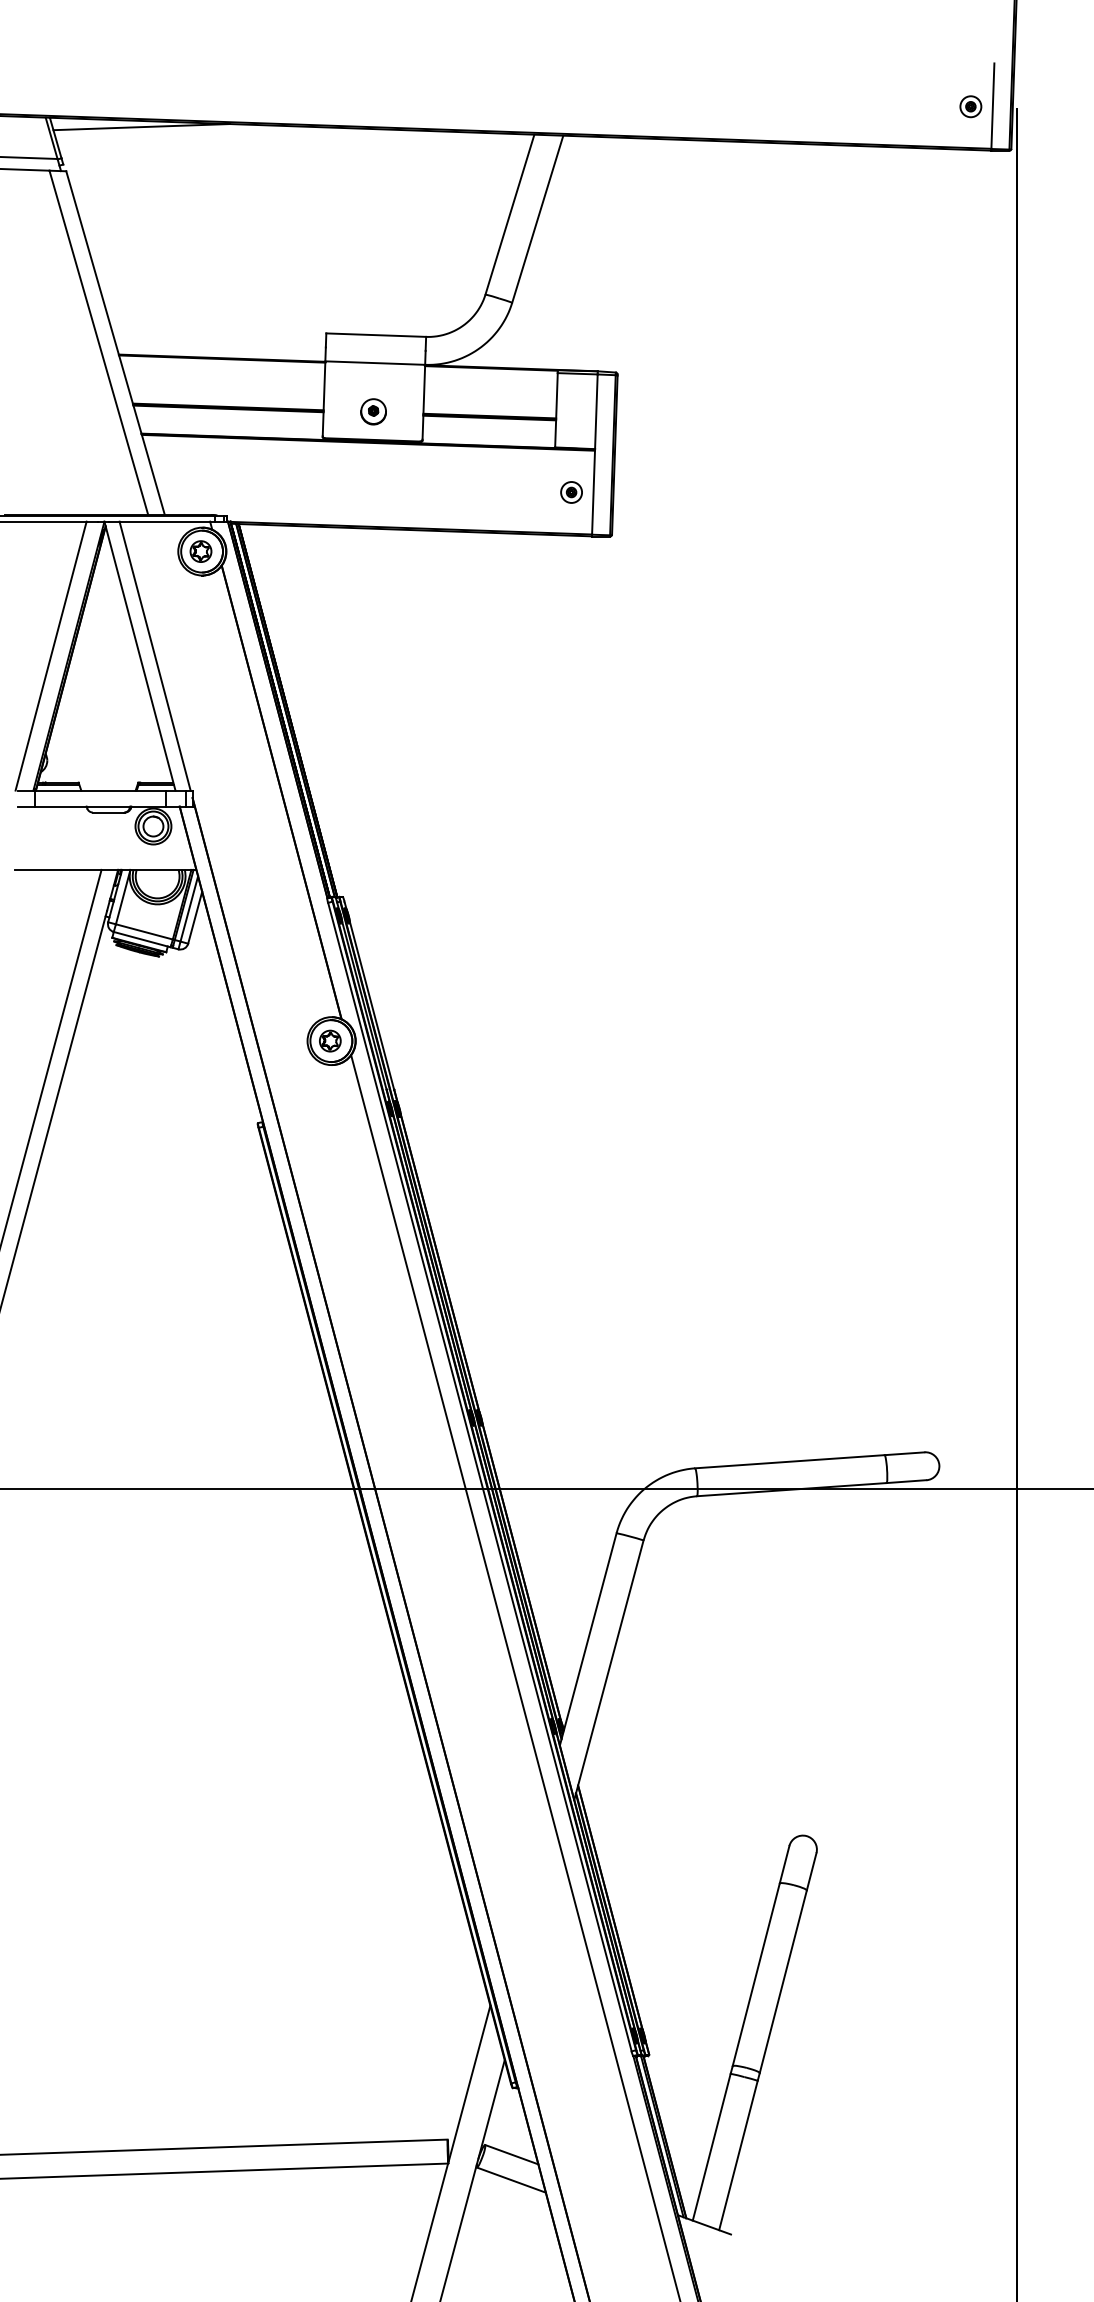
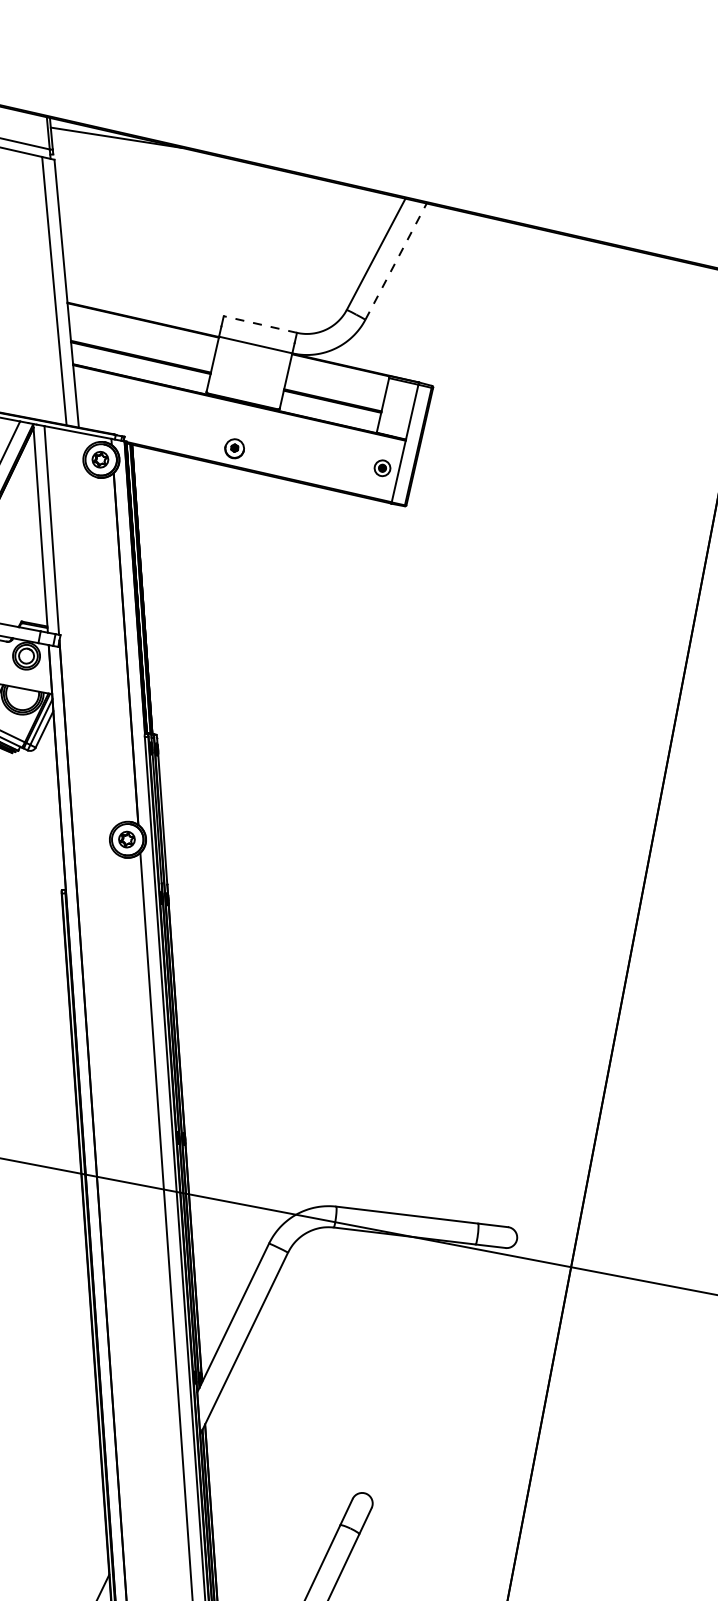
line: (537, 218) -> (395, 261), solid -> dashed
line: (376, 335) -> (260, 324), solid -> dashed
part: (373, 411) -> (234, 448), moved

